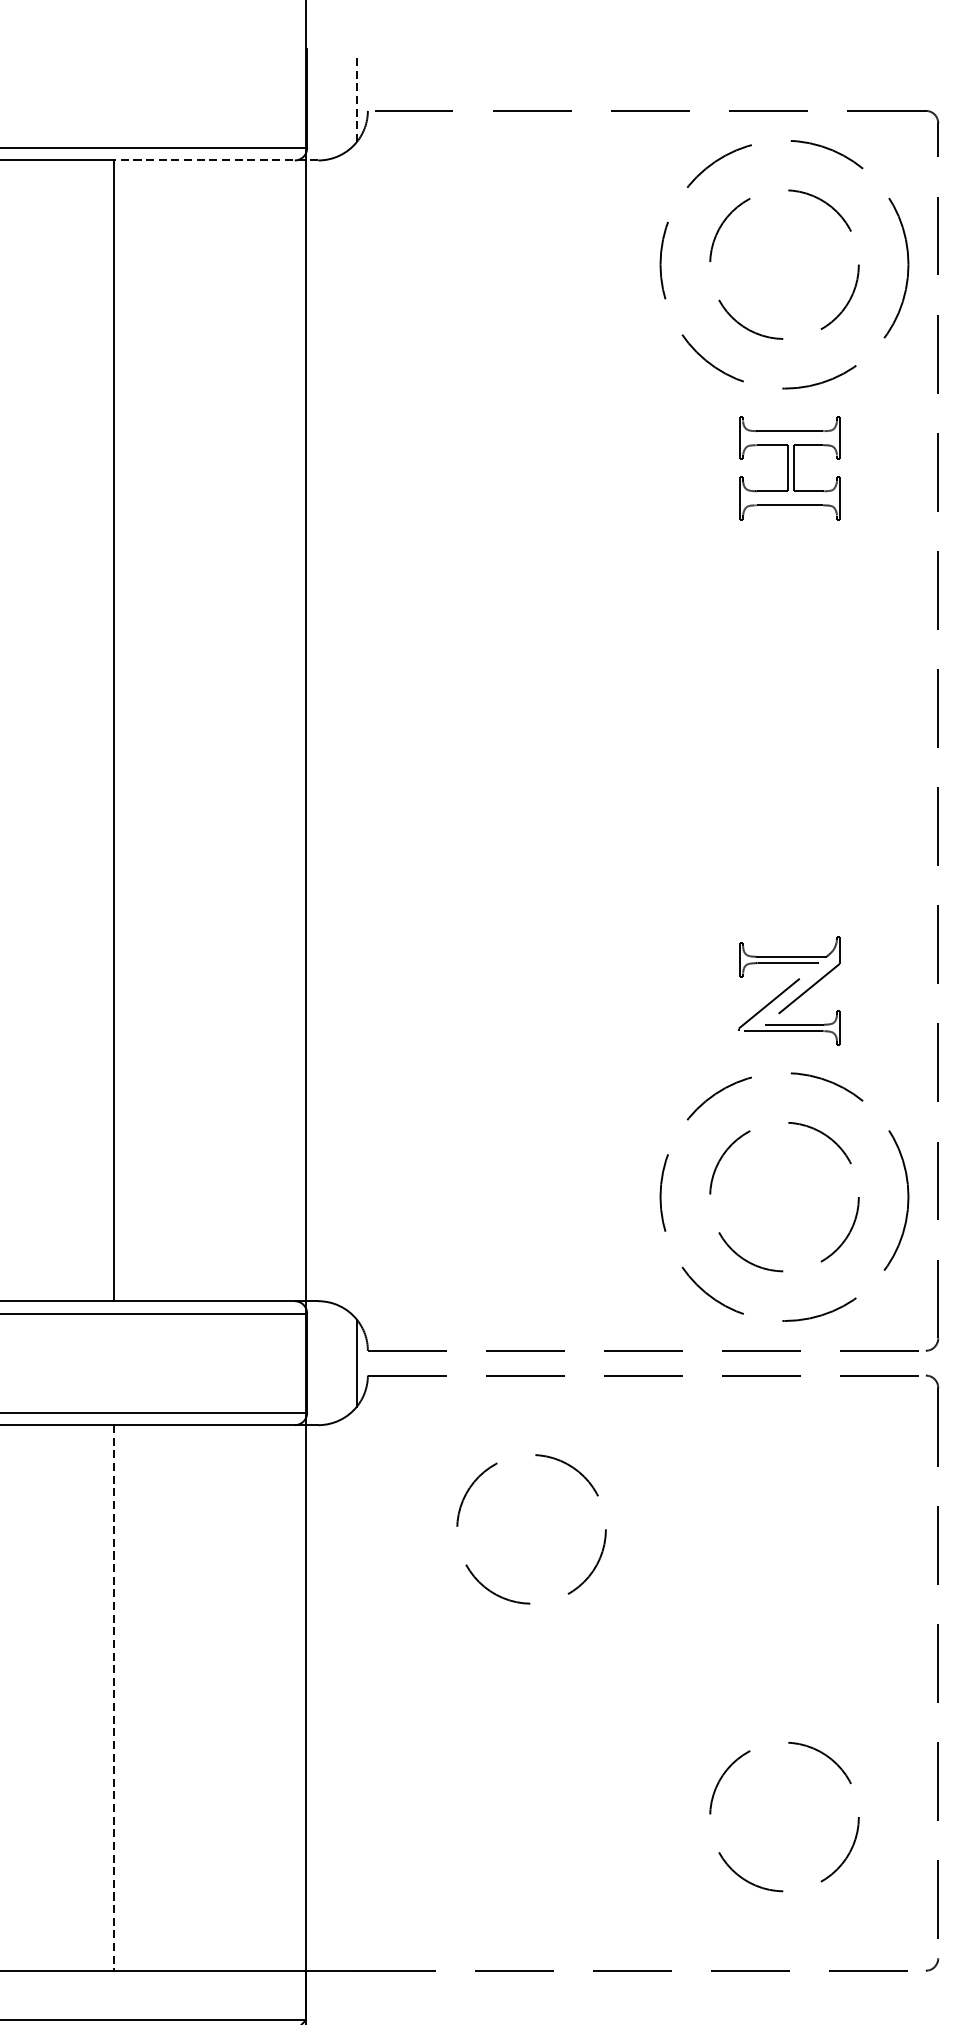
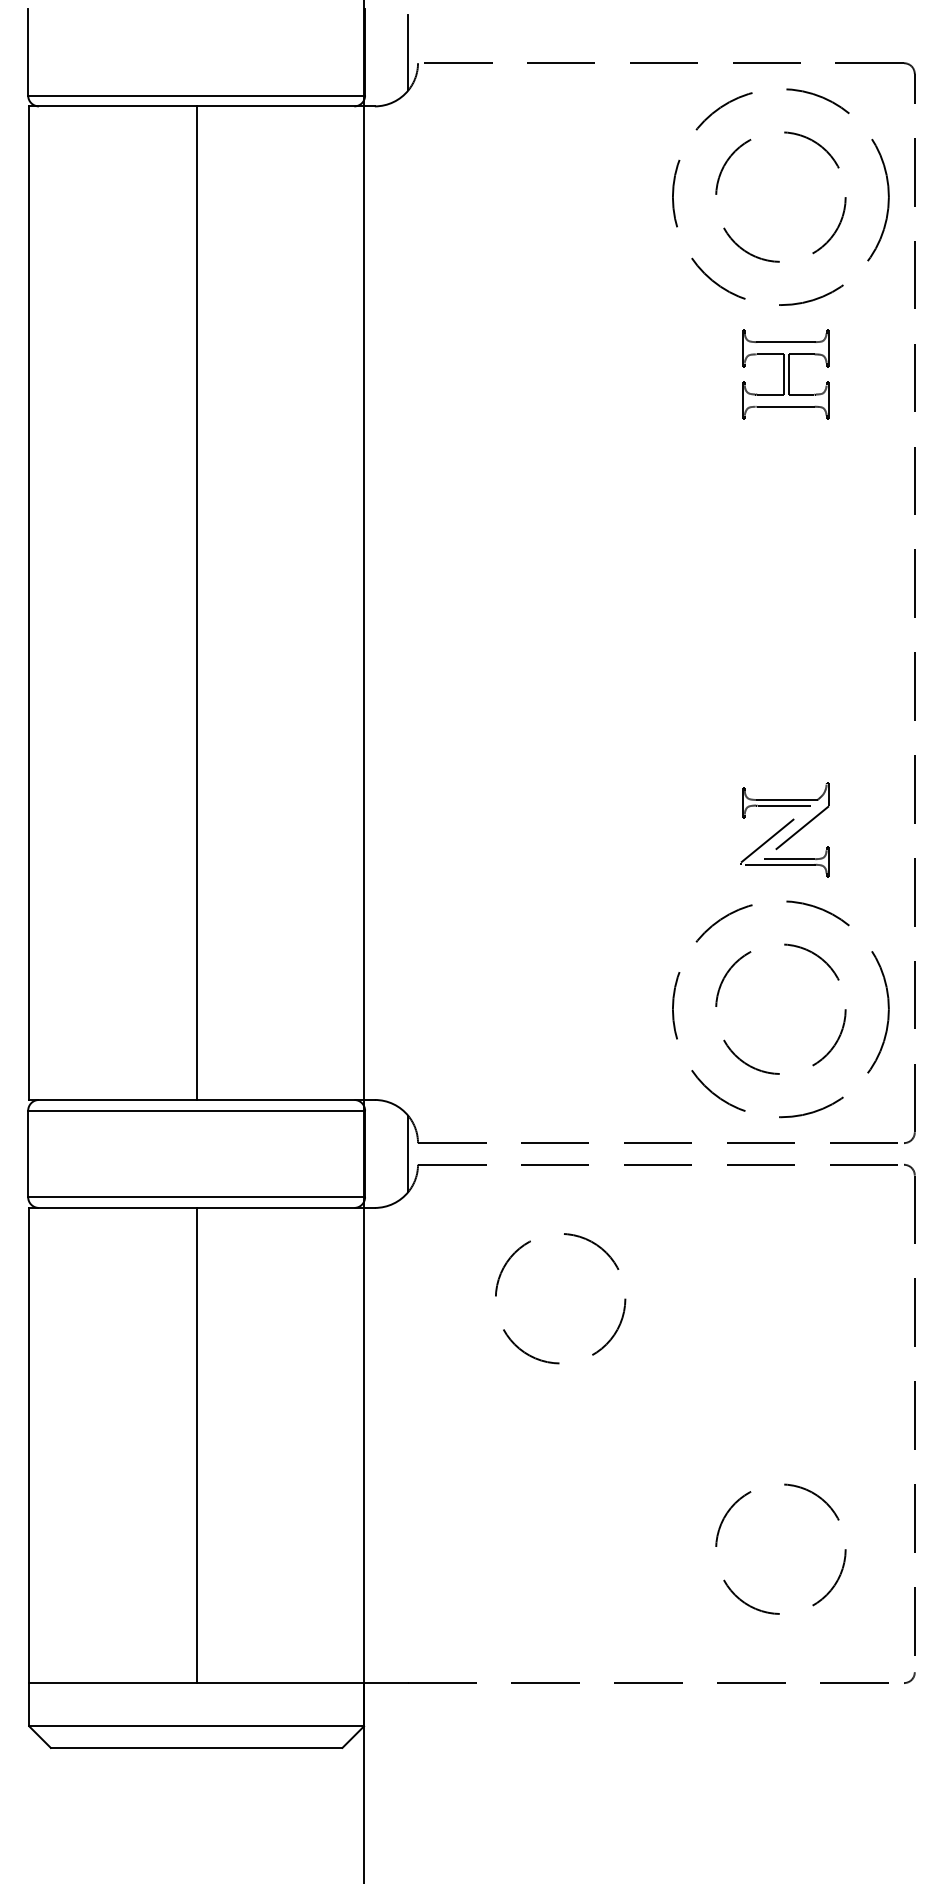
line: (356, 98) -> (408, 52), dashed -> solid
line: (215, 160) -> (285, 106), dashed -> solid
line: (113, 1697) -> (196, 1445), dashed -> solid

